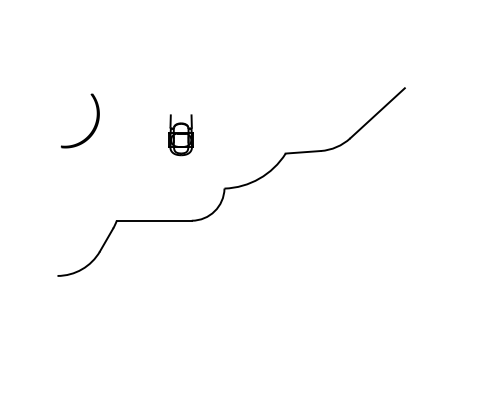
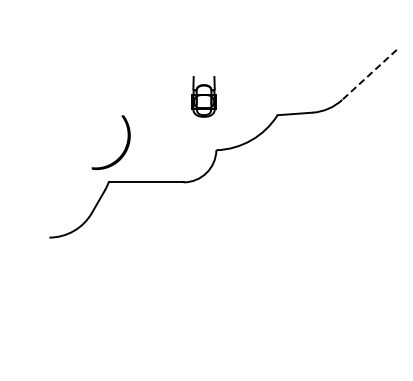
line: (377, 113) -> (369, 75), solid -> dashed
part: (94, 124) -> (125, 146), moved
part: (180, 135) -> (203, 97), moved

